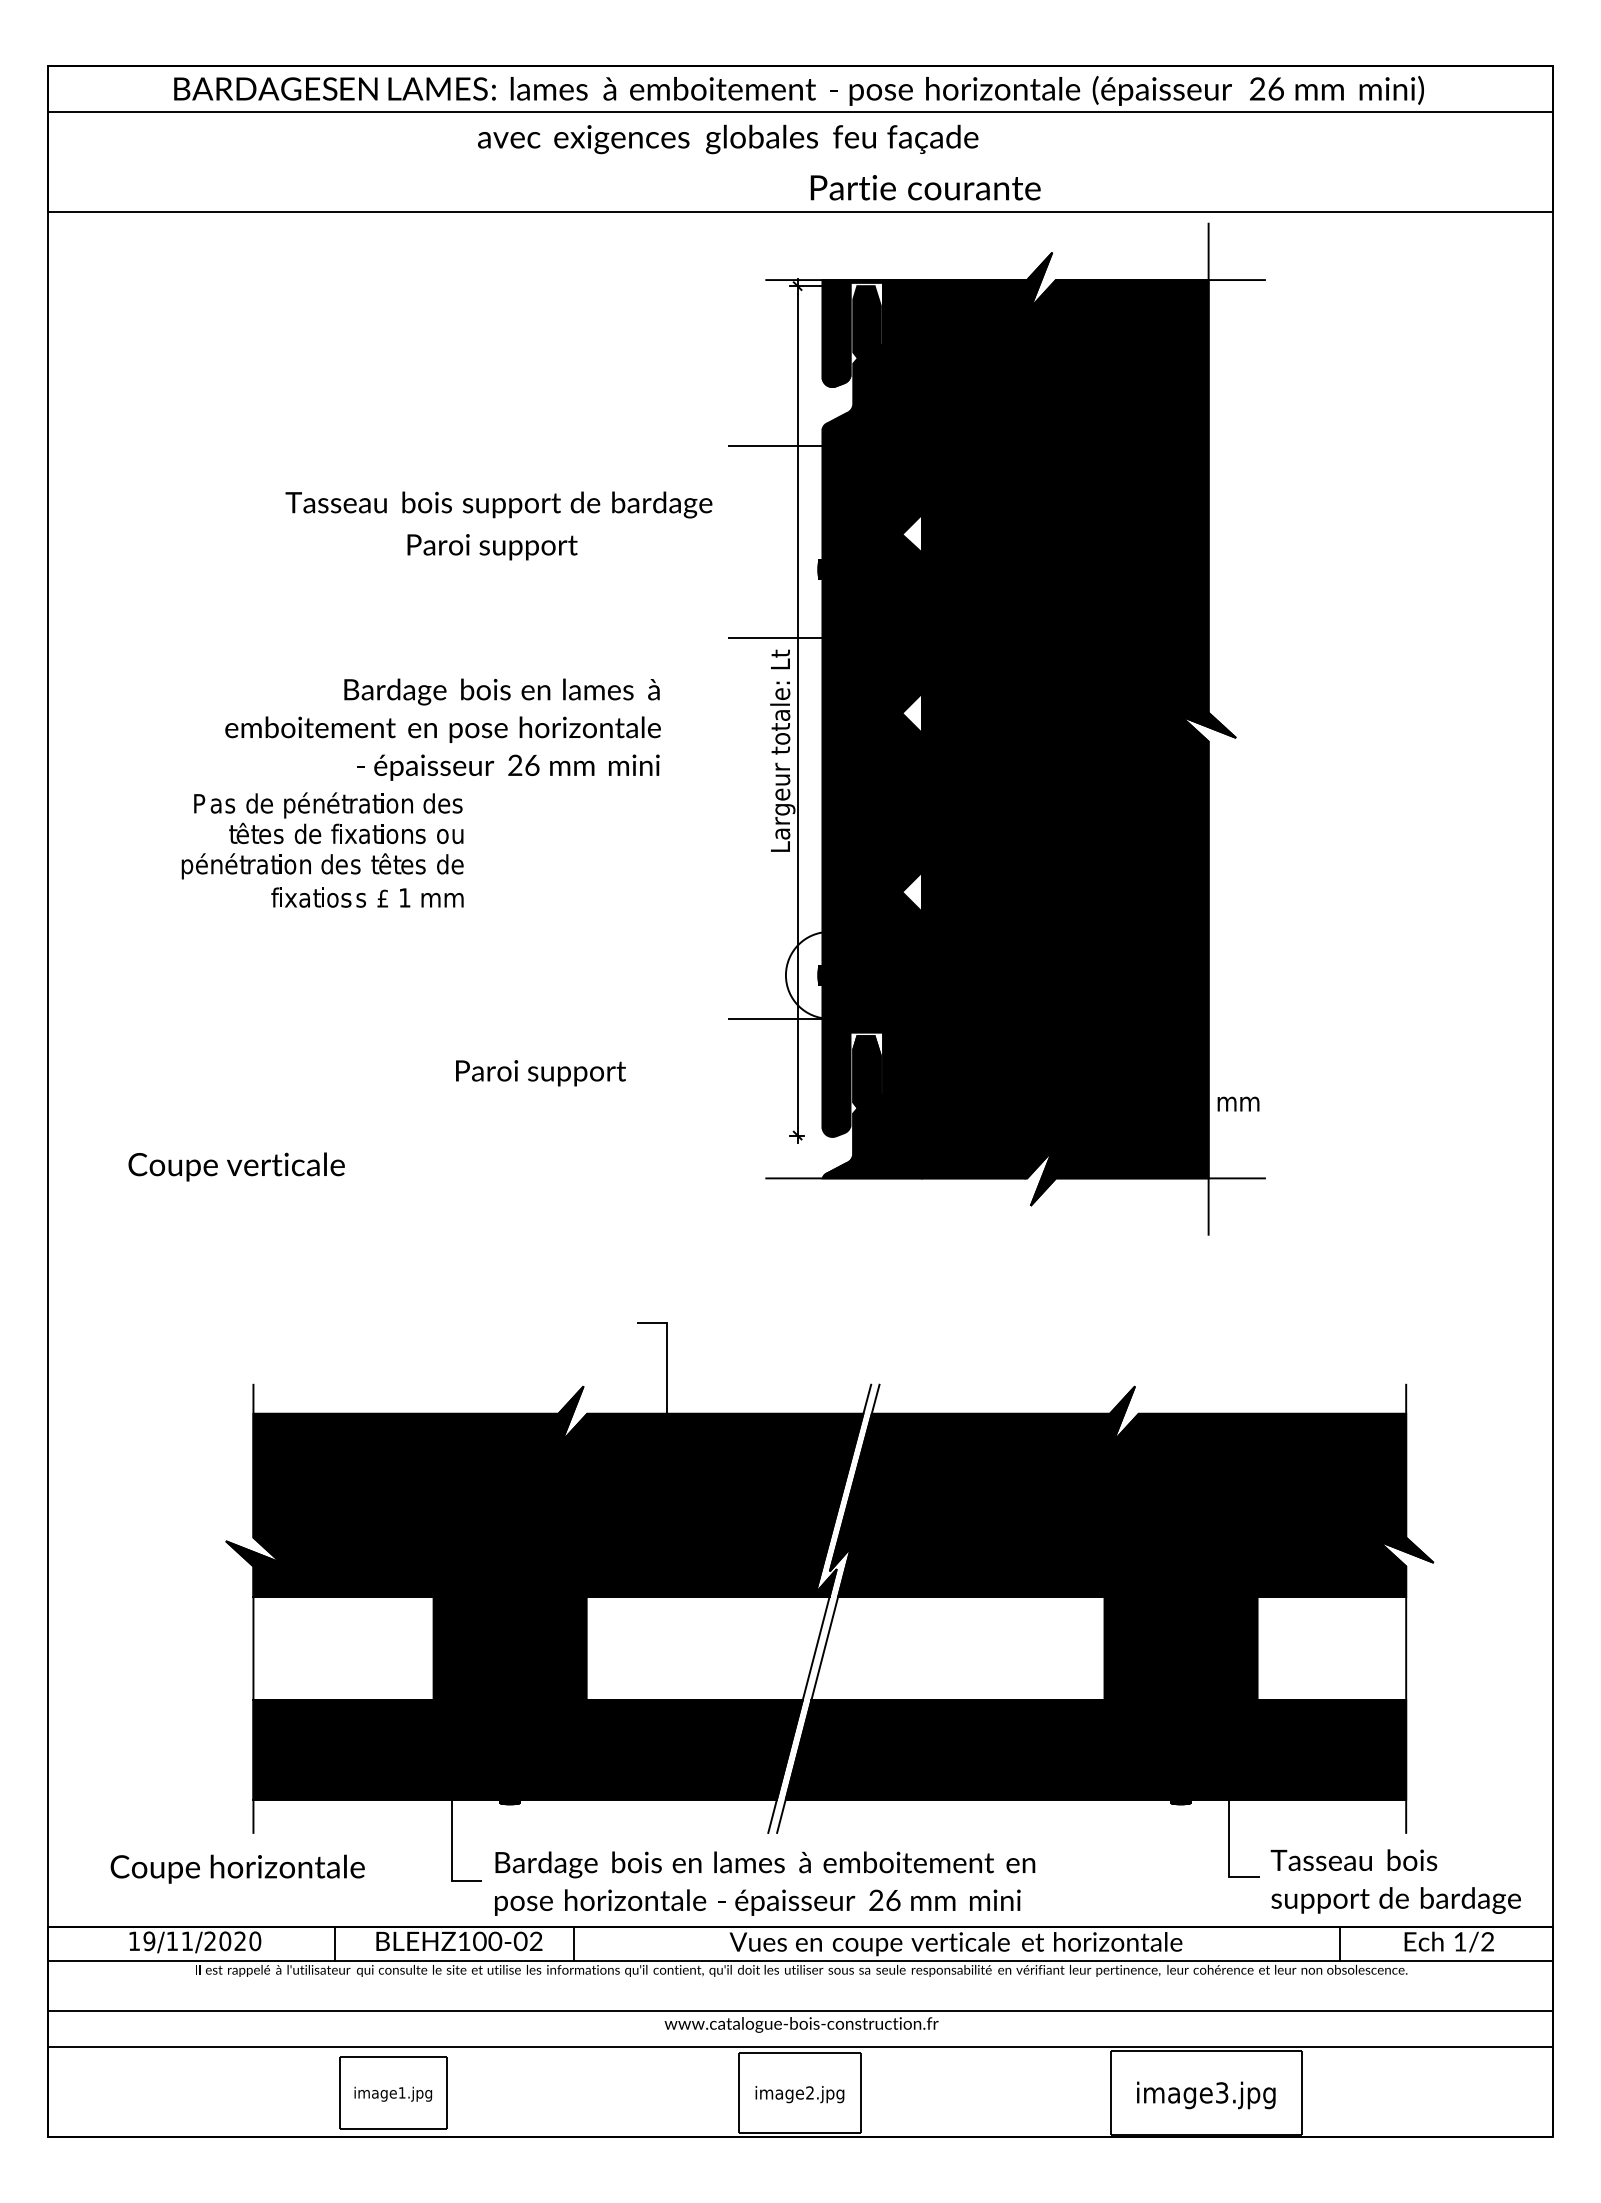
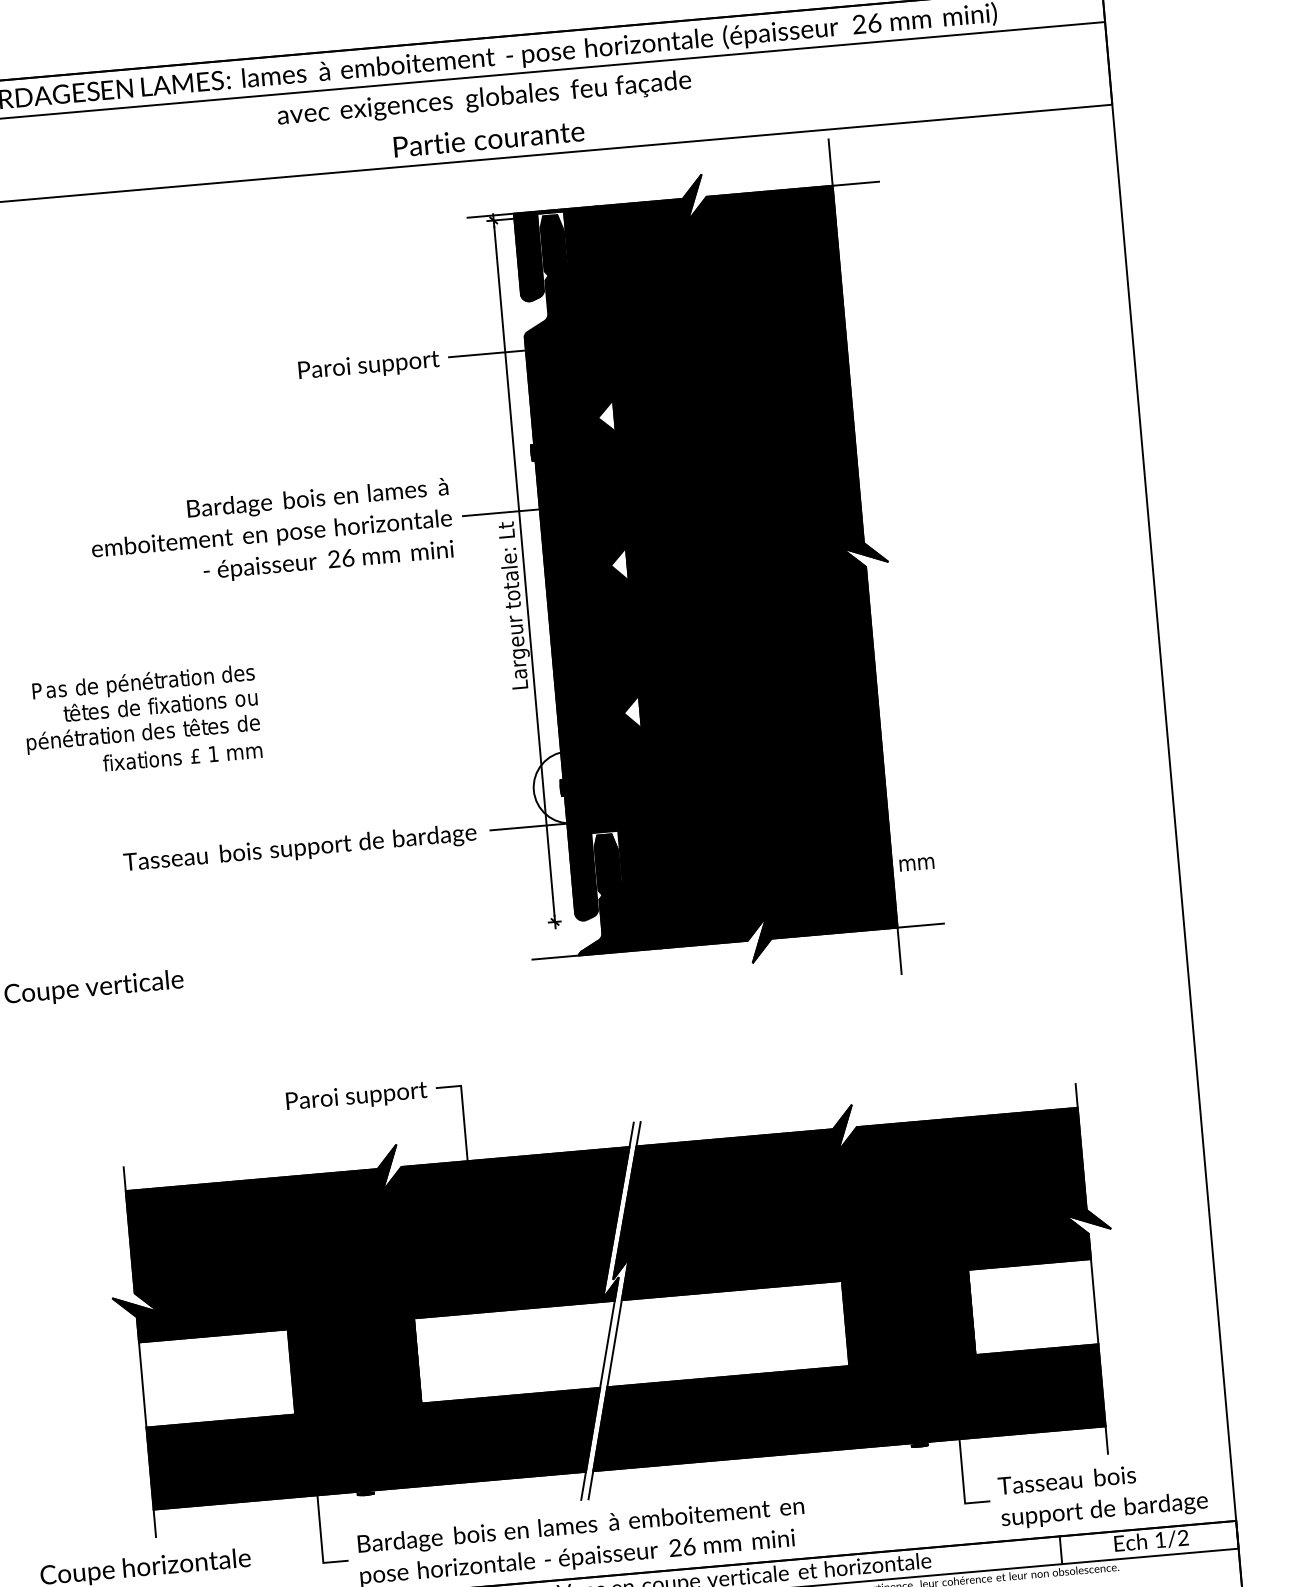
text: (728, 139) -> (484, 99), moved
text: (925, 187) -> (488, 138), moved
text: (498, 504) -> (299, 848), moved
text: (492, 547) -> (369, 366), moved
text: (442, 729) -> (271, 534), moved
text: (347, 899) -> (166, 759), s -> n
text: (540, 1073) -> (356, 1097), moved

